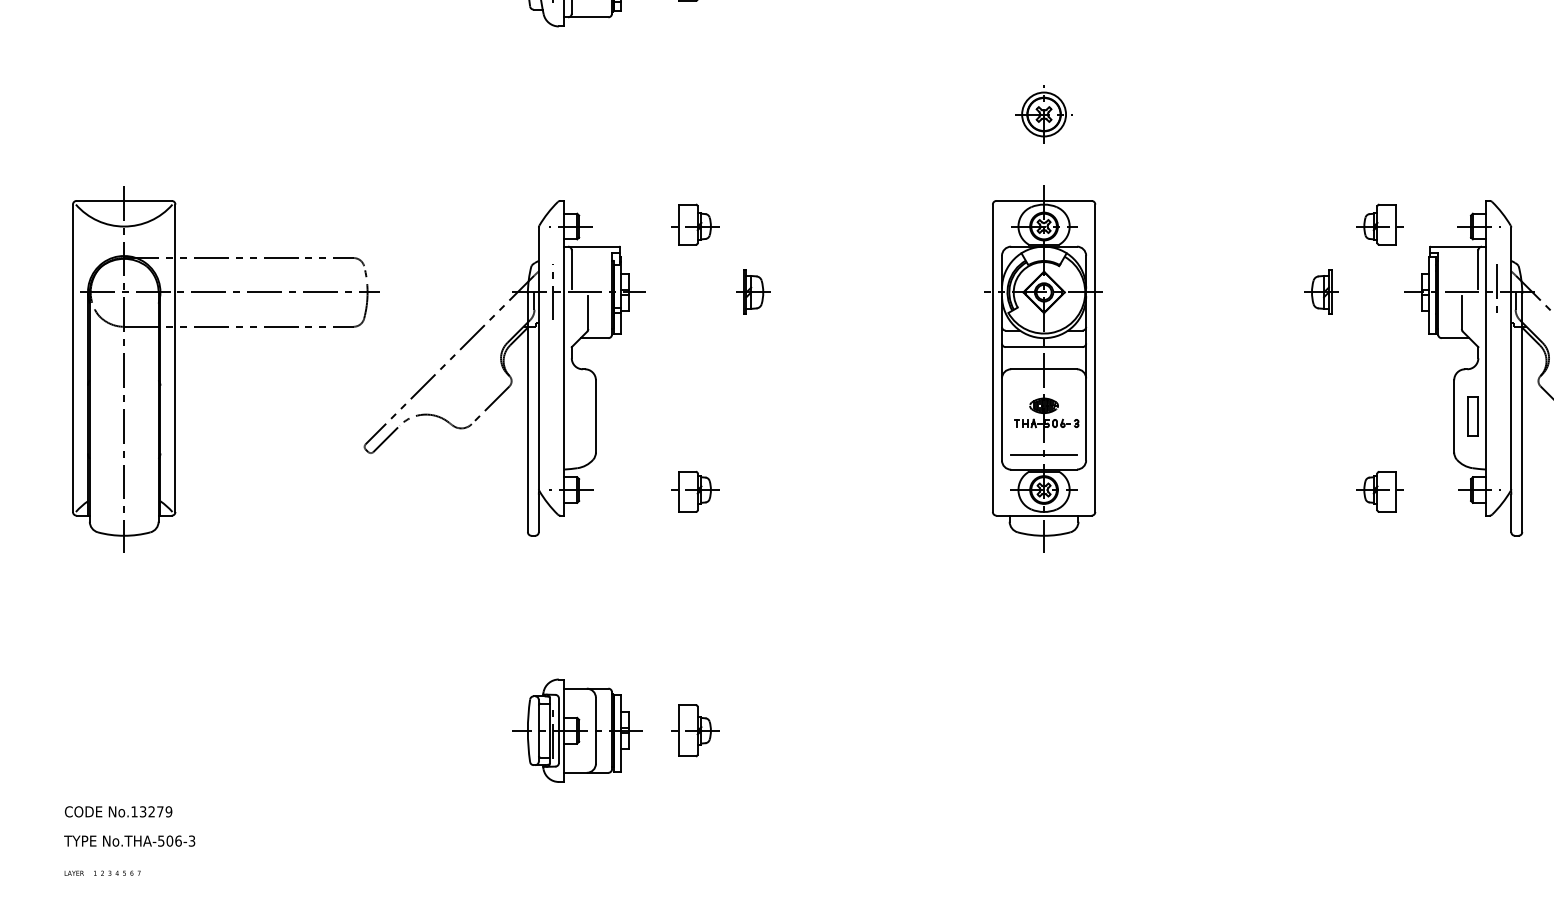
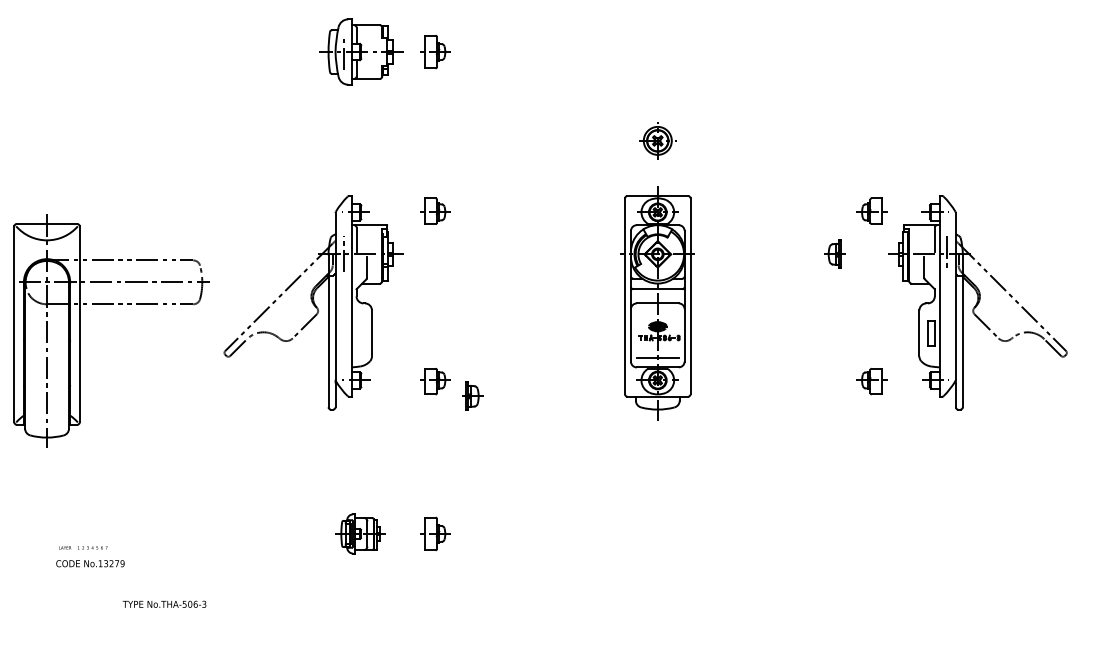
part: (753, 291) -> (472, 395), moved
part: (225, 327) -> (111, 304), moved
part: (577, 730) -> (360, 533), size x0.6
text: (118, 811) -> (90, 563), moved
text: (129, 839) -> (164, 603), moved
text: (102, 872) -> (83, 547), moved

